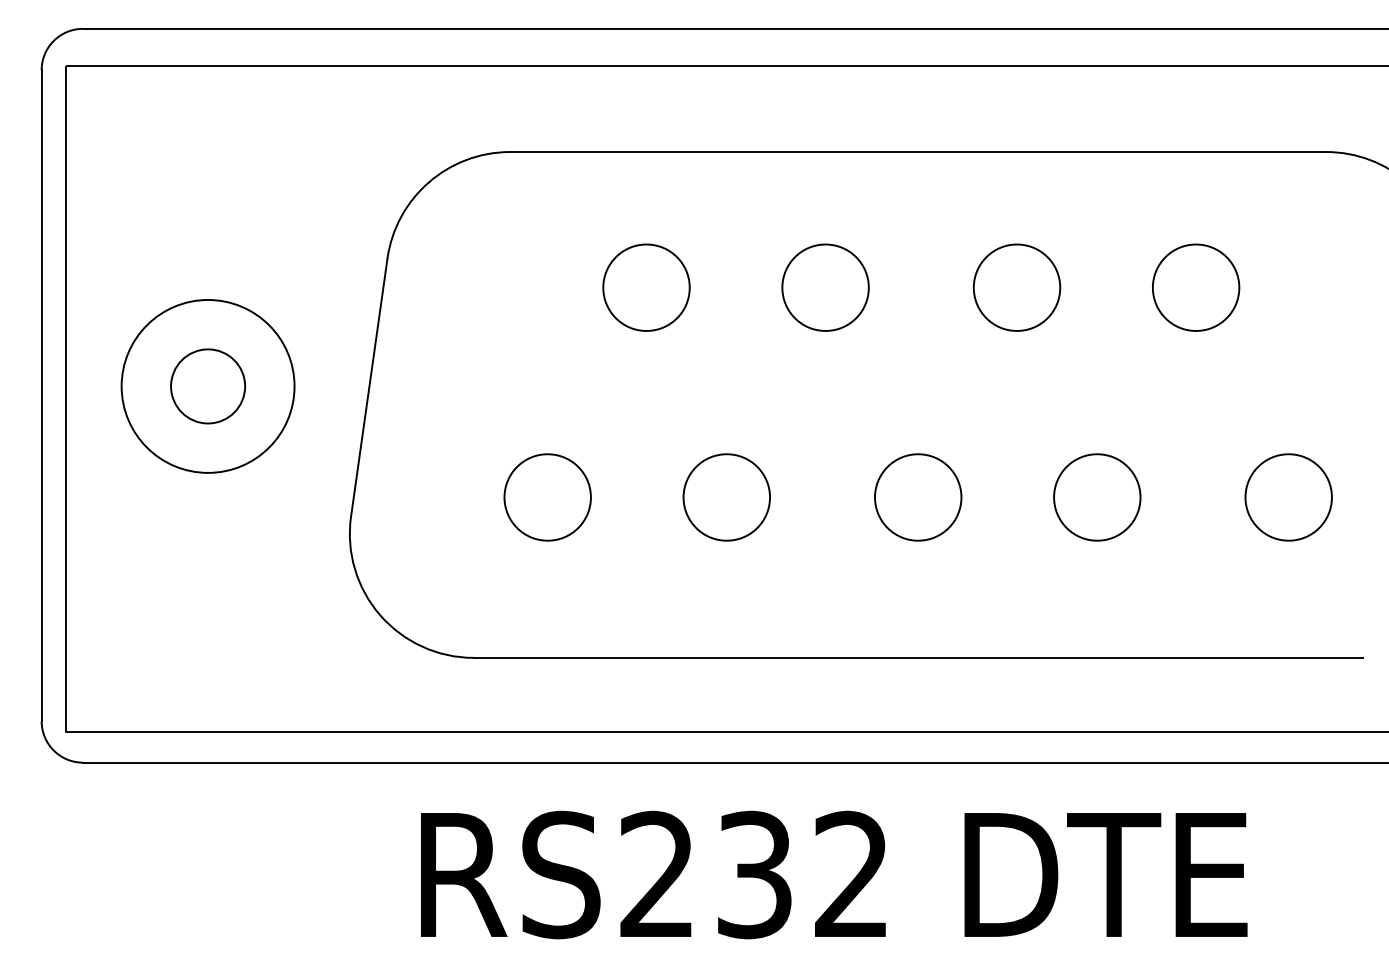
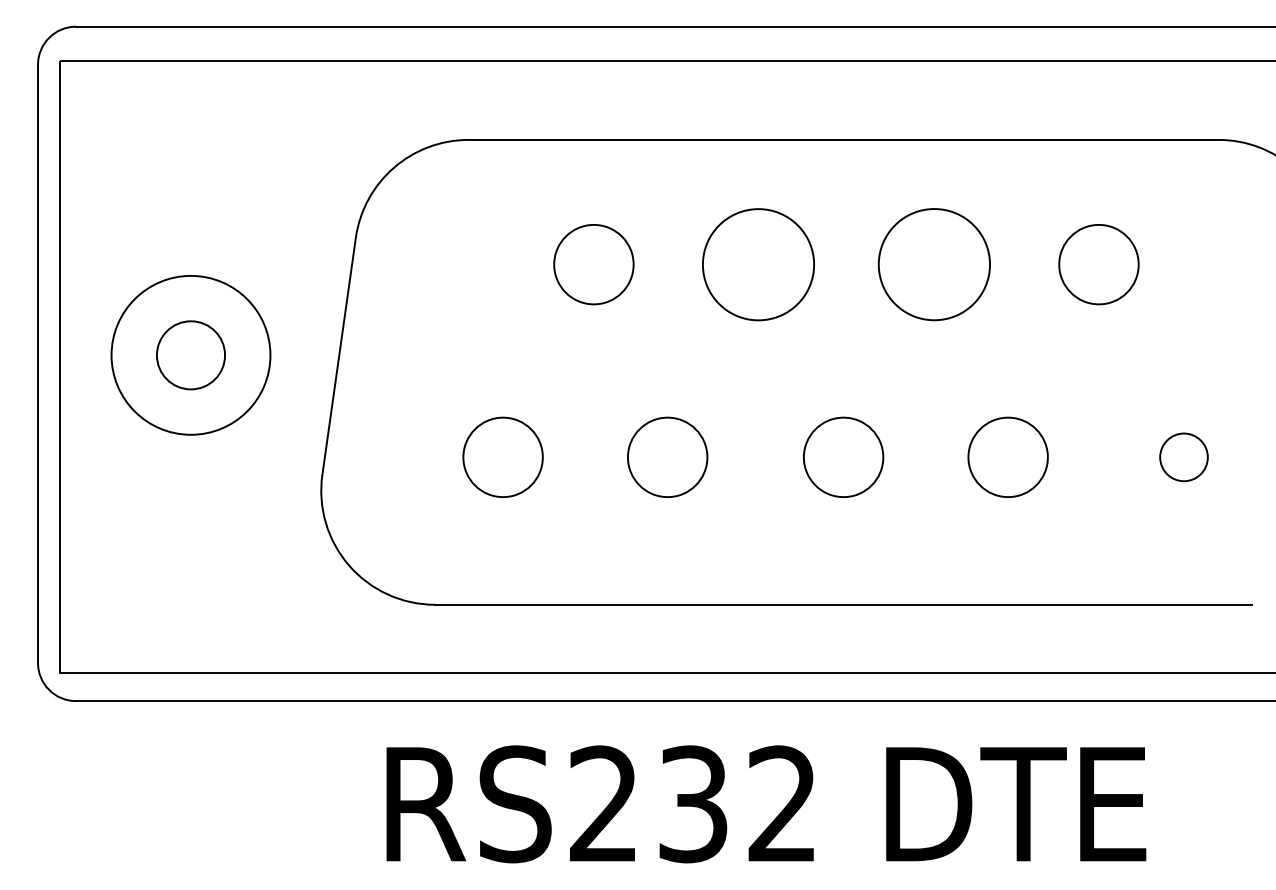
circle: (825, 287) -> (758, 264), size x1.4
circle: (1016, 287) -> (933, 264), size x1.4
circle: (1288, 497) -> (1183, 457), size x0.6

